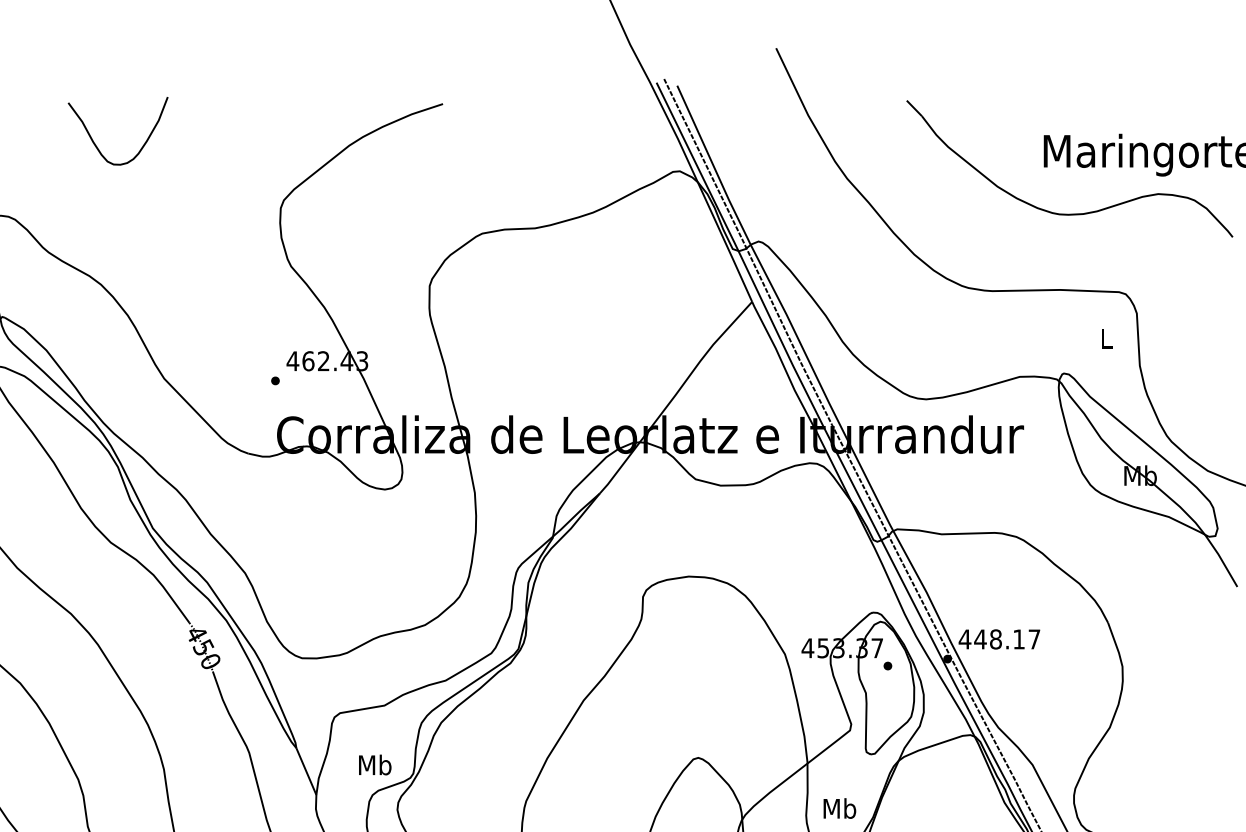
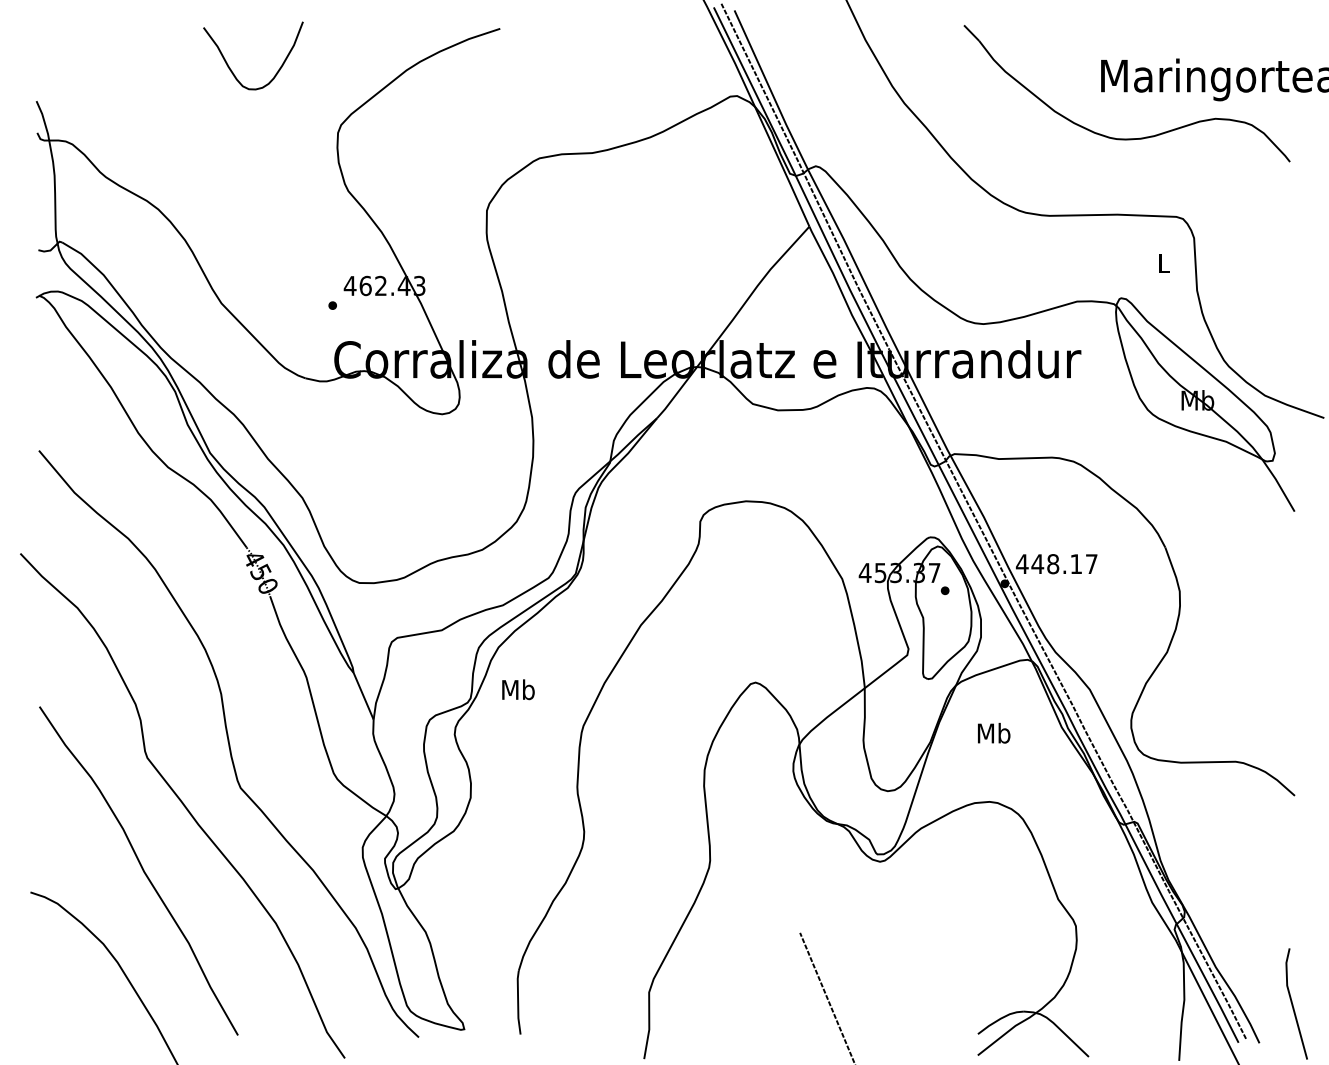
curve: (97, 145) -> (232, 70), moved
text: (375, 764) -> (518, 689), moved
text: (840, 808) -> (994, 733), moved

